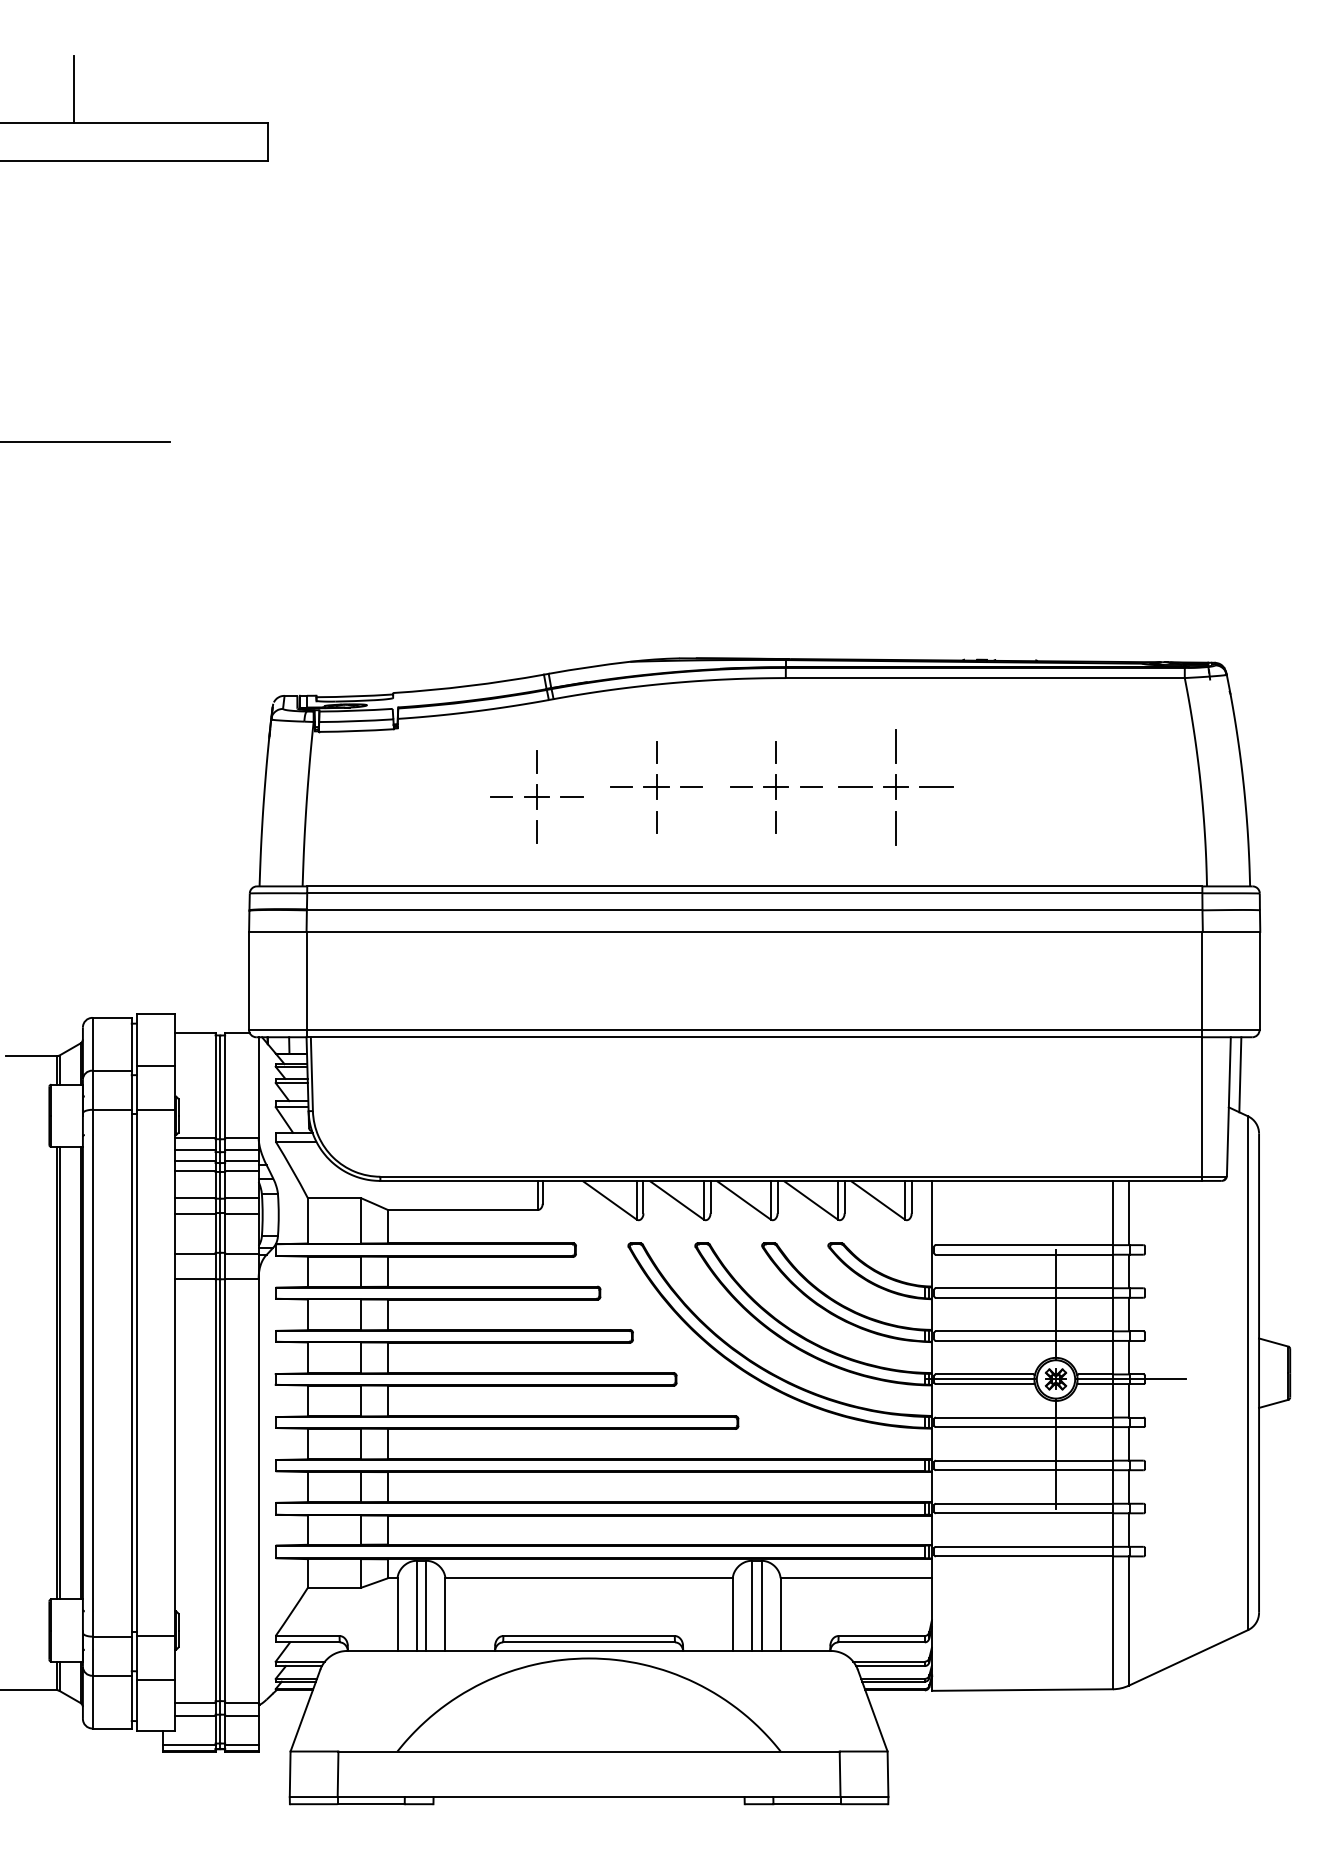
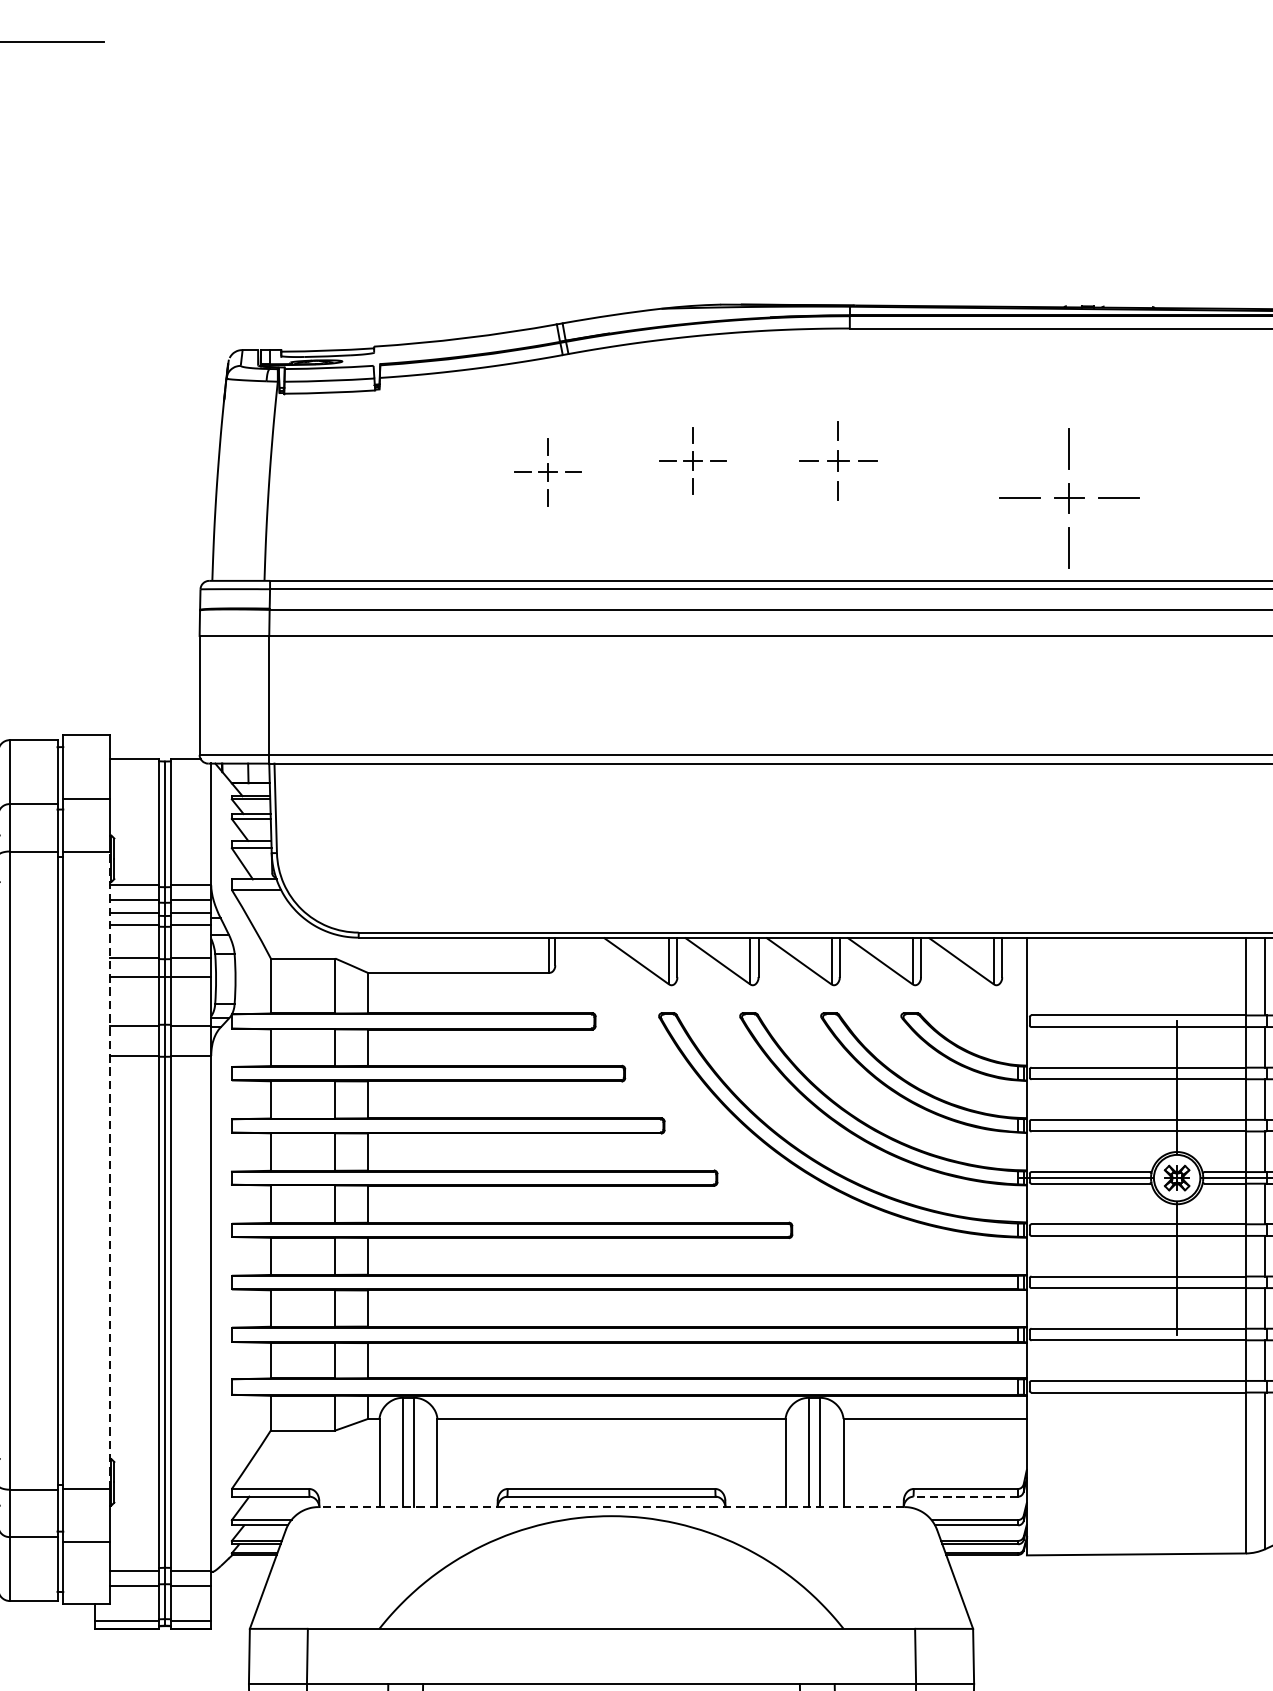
part: (656, 787) -> (693, 461), size x0.6
part: (776, 787) -> (838, 461), size x0.7
part: (895, 787) -> (1068, 498), moved
part: (536, 796) -> (547, 471), size x0.6
line: (174, 1373) -> (109, 1170), solid -> dashed
line: (881, 1642) -> (965, 1496), solid -> dashed
line: (589, 1650) -> (612, 1506), solid -> dashed

